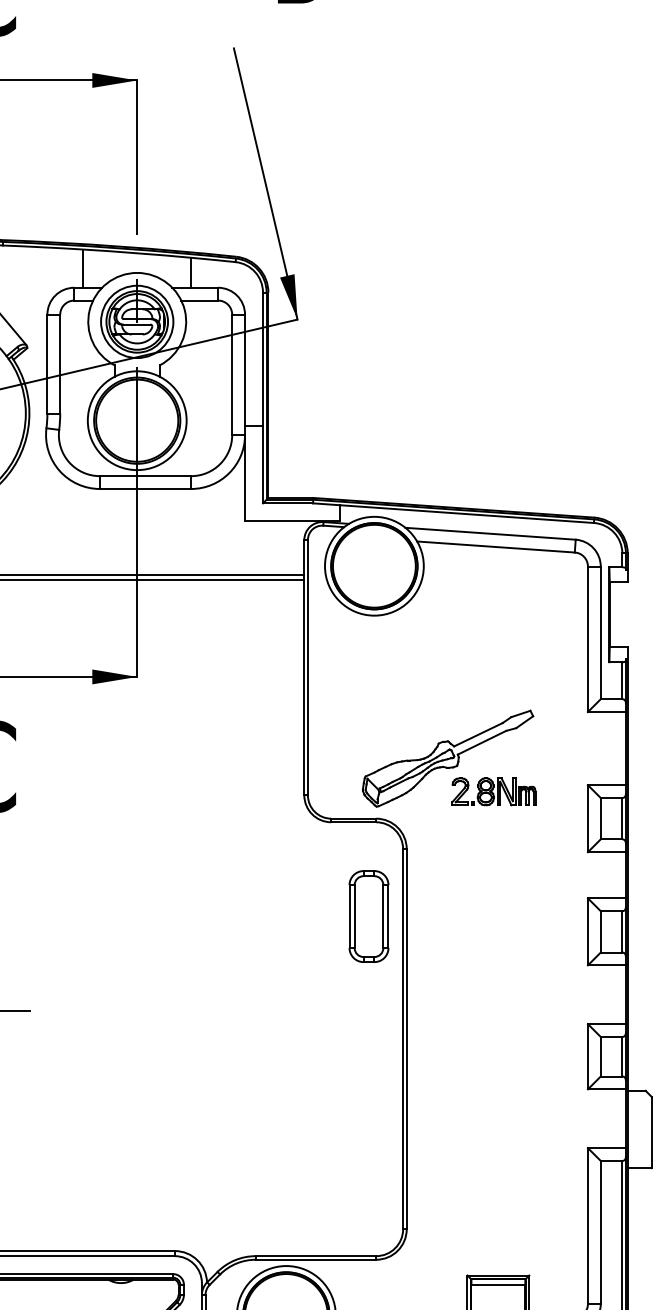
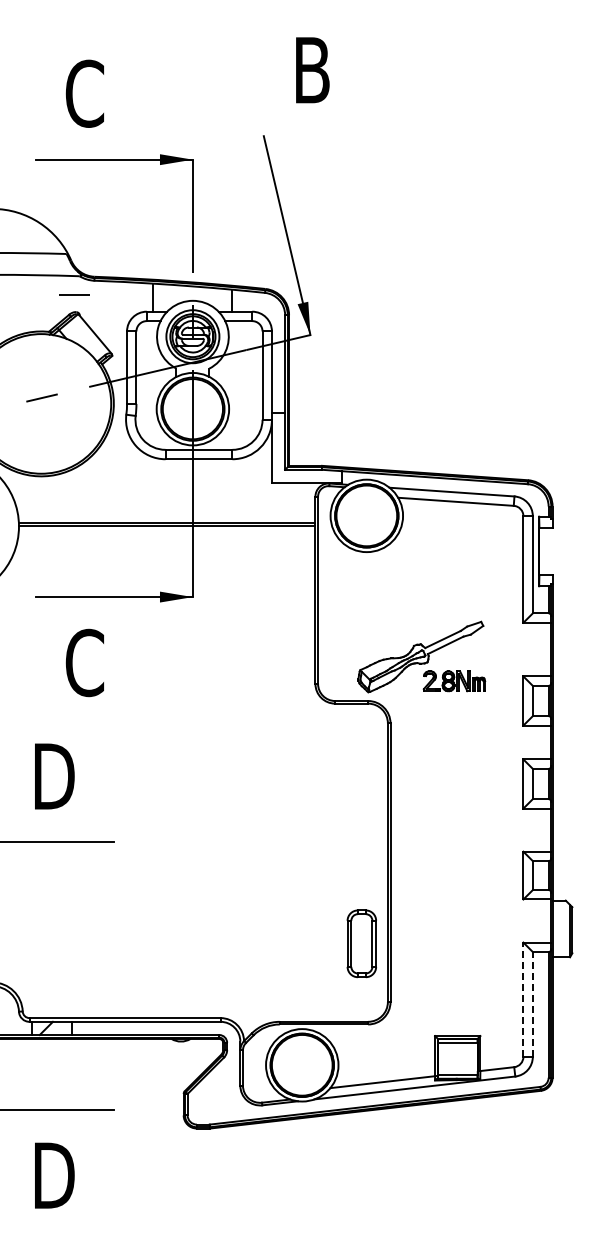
part: (368, 916) -> (361, 943), moved
line: (588, 1225) -> (523, 999), solid -> dashed
line: (600, 1231) -> (532, 1003), solid -> dashed

